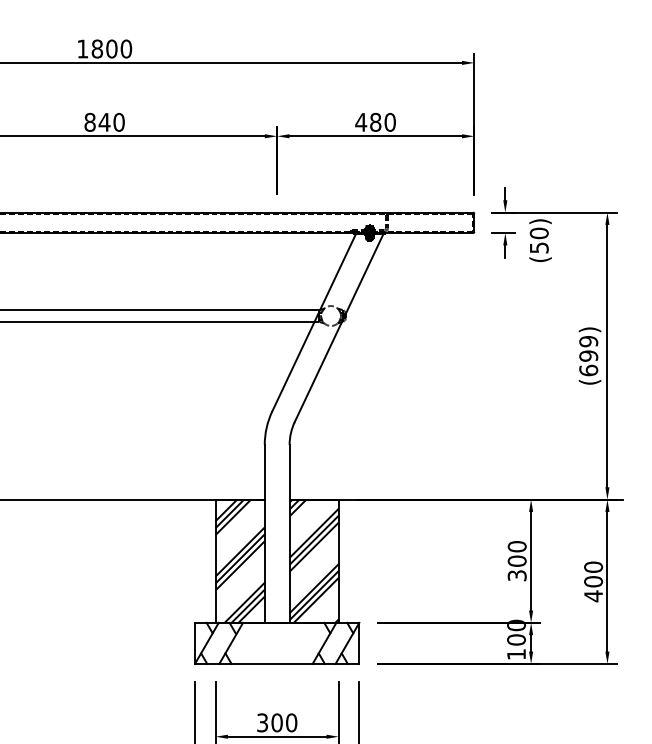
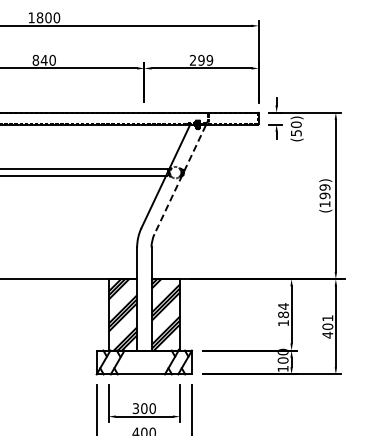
text: (374, 120) -> (200, 59), 480 -> 299
line: (339, 329) -> (180, 180), solid -> dashed
text: (587, 370) -> (324, 204), (699) -> (199)
text: (517, 560) -> (283, 314), 300 -> 184
text: (593, 567) -> (327, 318), 400 -> 401

